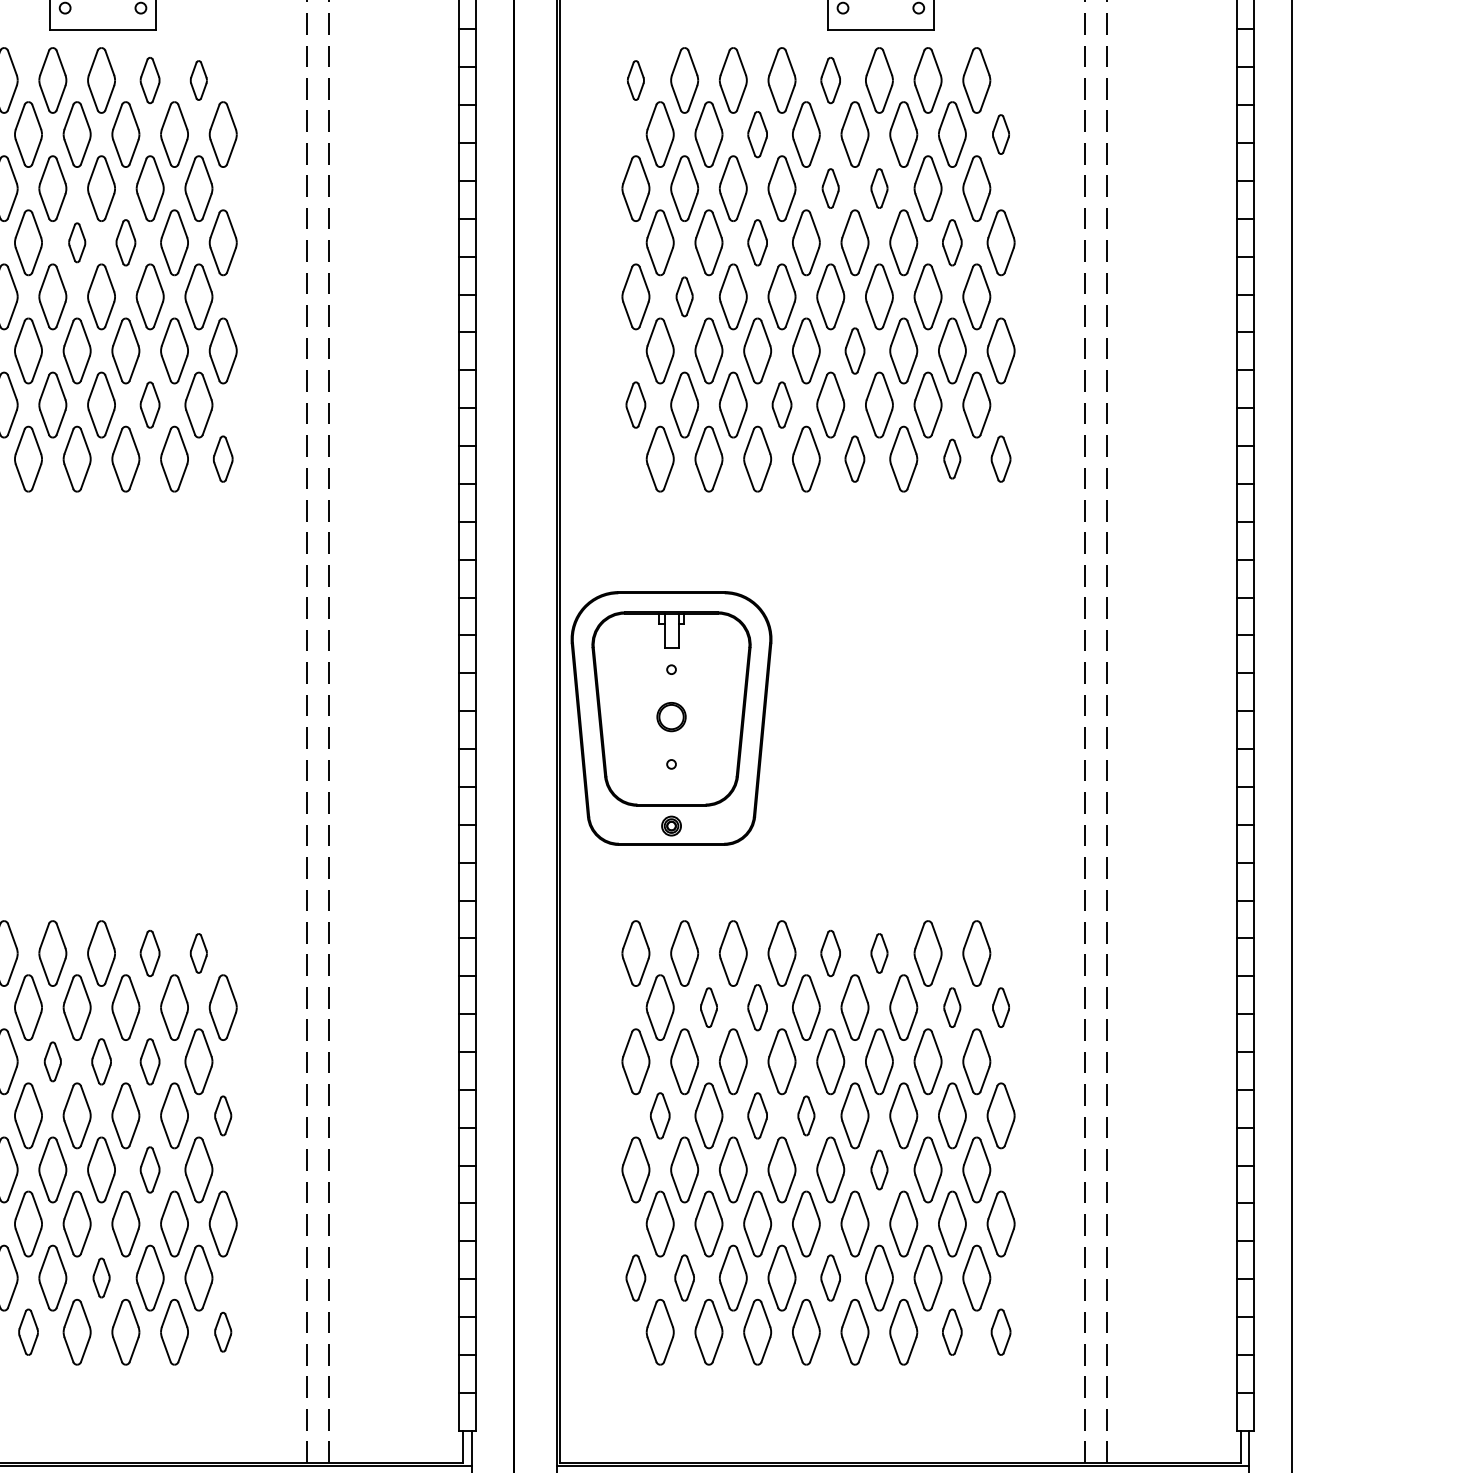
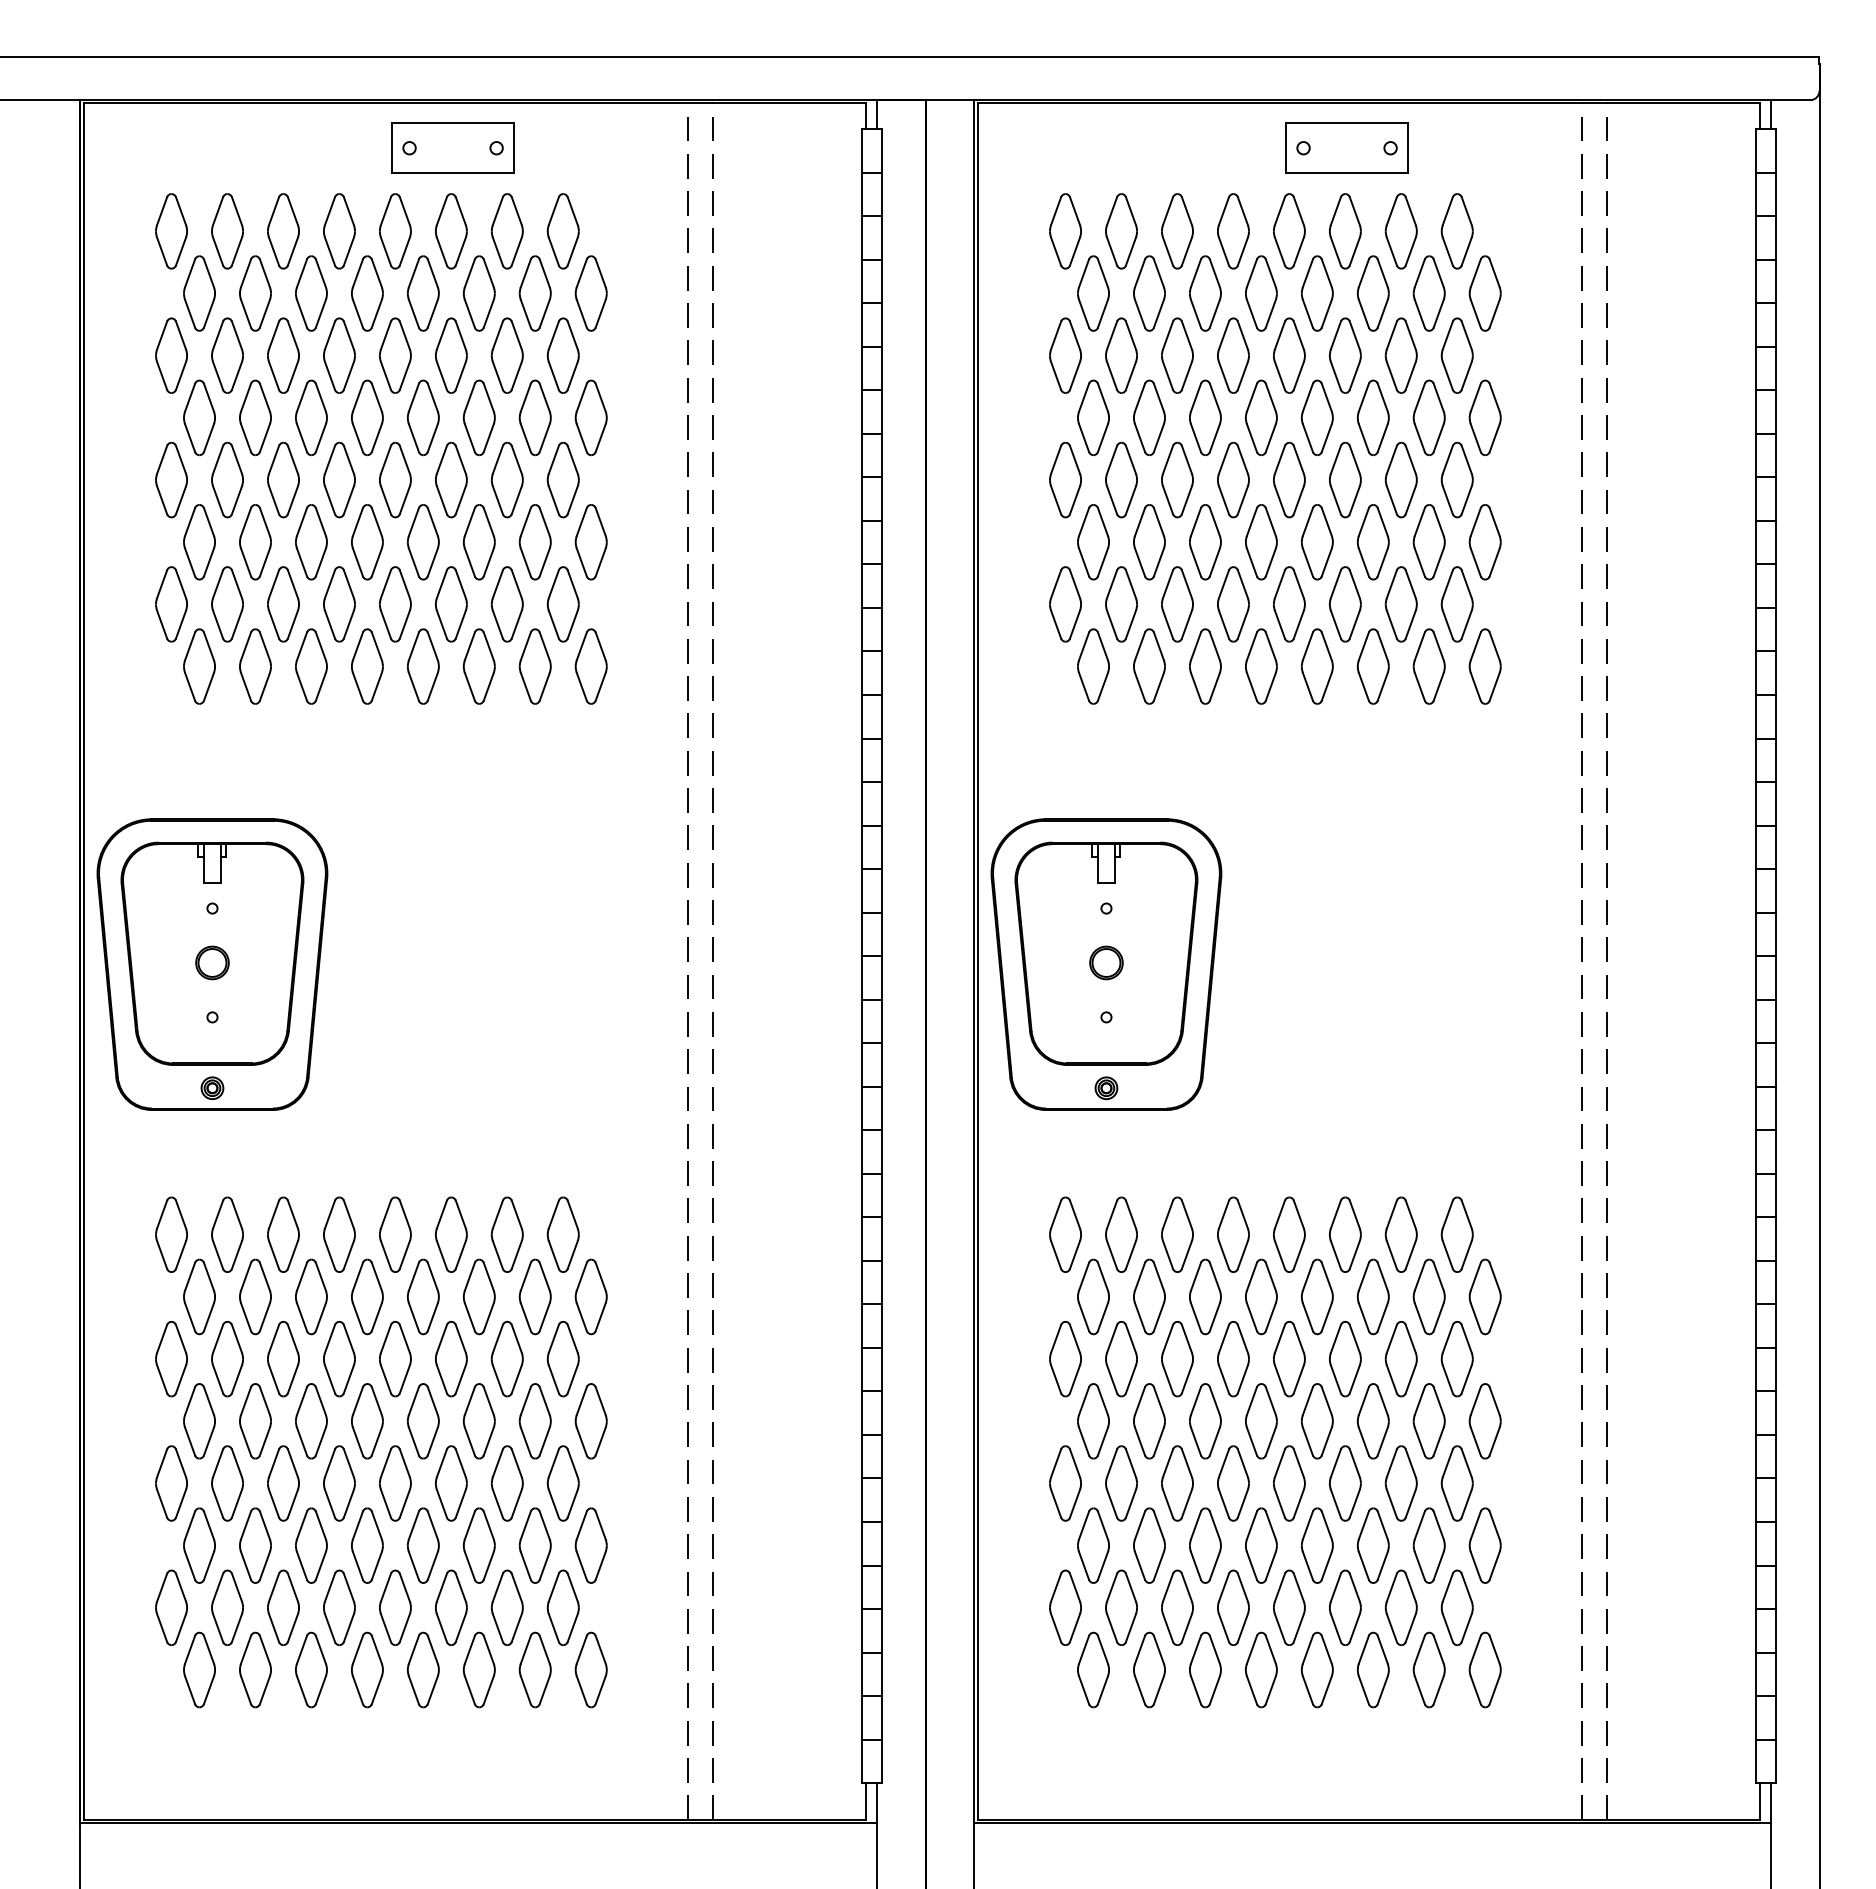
part: (149, 80) -> (506, 231), size x1.43
part: (198, 80) -> (562, 231), size x1.67
part: (635, 80) -> (1065, 231), size x1.67
part: (830, 80) -> (1289, 231), size x1.43
part: (757, 134) -> (1205, 293), size x1.43
part: (1000, 134) -> (1484, 293), size x1.67
part: (830, 188) -> (1289, 355), size x1.67
part: (879, 188) -> (1345, 355), size x1.67
part: (77, 242) -> (423, 417), size x1.67
part: (126, 242) -> (479, 417), size x1.43
part: (757, 242) -> (1205, 417), size x1.43
part: (951, 242) -> (1428, 417), size x1.43
part: (684, 296) -> (1121, 479), size x1.67
part: (855, 351) -> (1317, 542), size x1.43
part: (149, 405) -> (506, 604), size x1.43
part: (635, 405) -> (1065, 604), size x1.43
part: (782, 405) -> (1233, 604), size x1.43
part: (222, 459) -> (590, 666), size x1.43
part: (854, 459) -> (1316, 666), size x1.43
part: (951, 459) -> (1428, 666), size x1.67
part: (1000, 459) -> (1484, 666), size x1.43
part: (149, 953) -> (506, 1234), size x1.43
part: (198, 953) -> (562, 1234), size x1.67
part: (830, 953) -> (1289, 1234), size x1.43
part: (879, 953) -> (1345, 1234), size x1.67
part: (708, 1007) -> (1149, 1296), size x1.67
part: (757, 1007) -> (1205, 1296), size x1.43
part: (951, 1007) -> (1428, 1296), size x1.67
part: (1000, 1007) -> (1484, 1296), size x1.67
part: (52, 1062) -> (395, 1359), size x1.67
part: (101, 1062) -> (451, 1359), size x1.43
part: (149, 1062) -> (506, 1359), size x1.43
part: (222, 1116) -> (590, 1421), size x1.67
part: (660, 1116) -> (1093, 1421), size x1.43
part: (757, 1116) -> (1205, 1421), size x1.43
part: (806, 1116) -> (1261, 1421), size x1.67
part: (149, 1169) -> (506, 1483), size x1.43
part: (879, 1169) -> (1345, 1483), size x1.67
part: (101, 1277) -> (451, 1607), size x1.67
part: (635, 1277) -> (1065, 1607), size x1.43
part: (684, 1277) -> (1121, 1607), size x1.43
part: (830, 1277) -> (1289, 1607), size x1.43
part: (28, 1331) -> (367, 1669), size x1.43
part: (222, 1331) -> (590, 1669), size x1.67
part: (951, 1331) -> (1428, 1669), size x1.43
part: (1000, 1331) -> (1484, 1669), size x1.43

